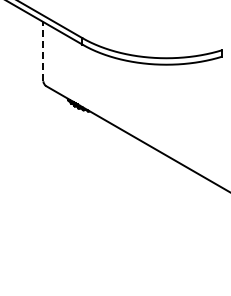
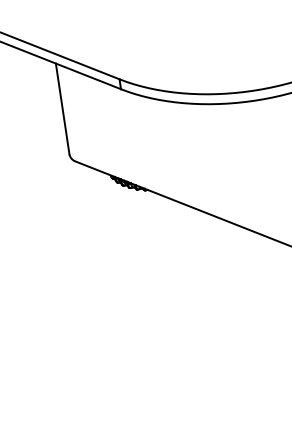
line: (43, 51) -> (62, 108), dashed -> solid

